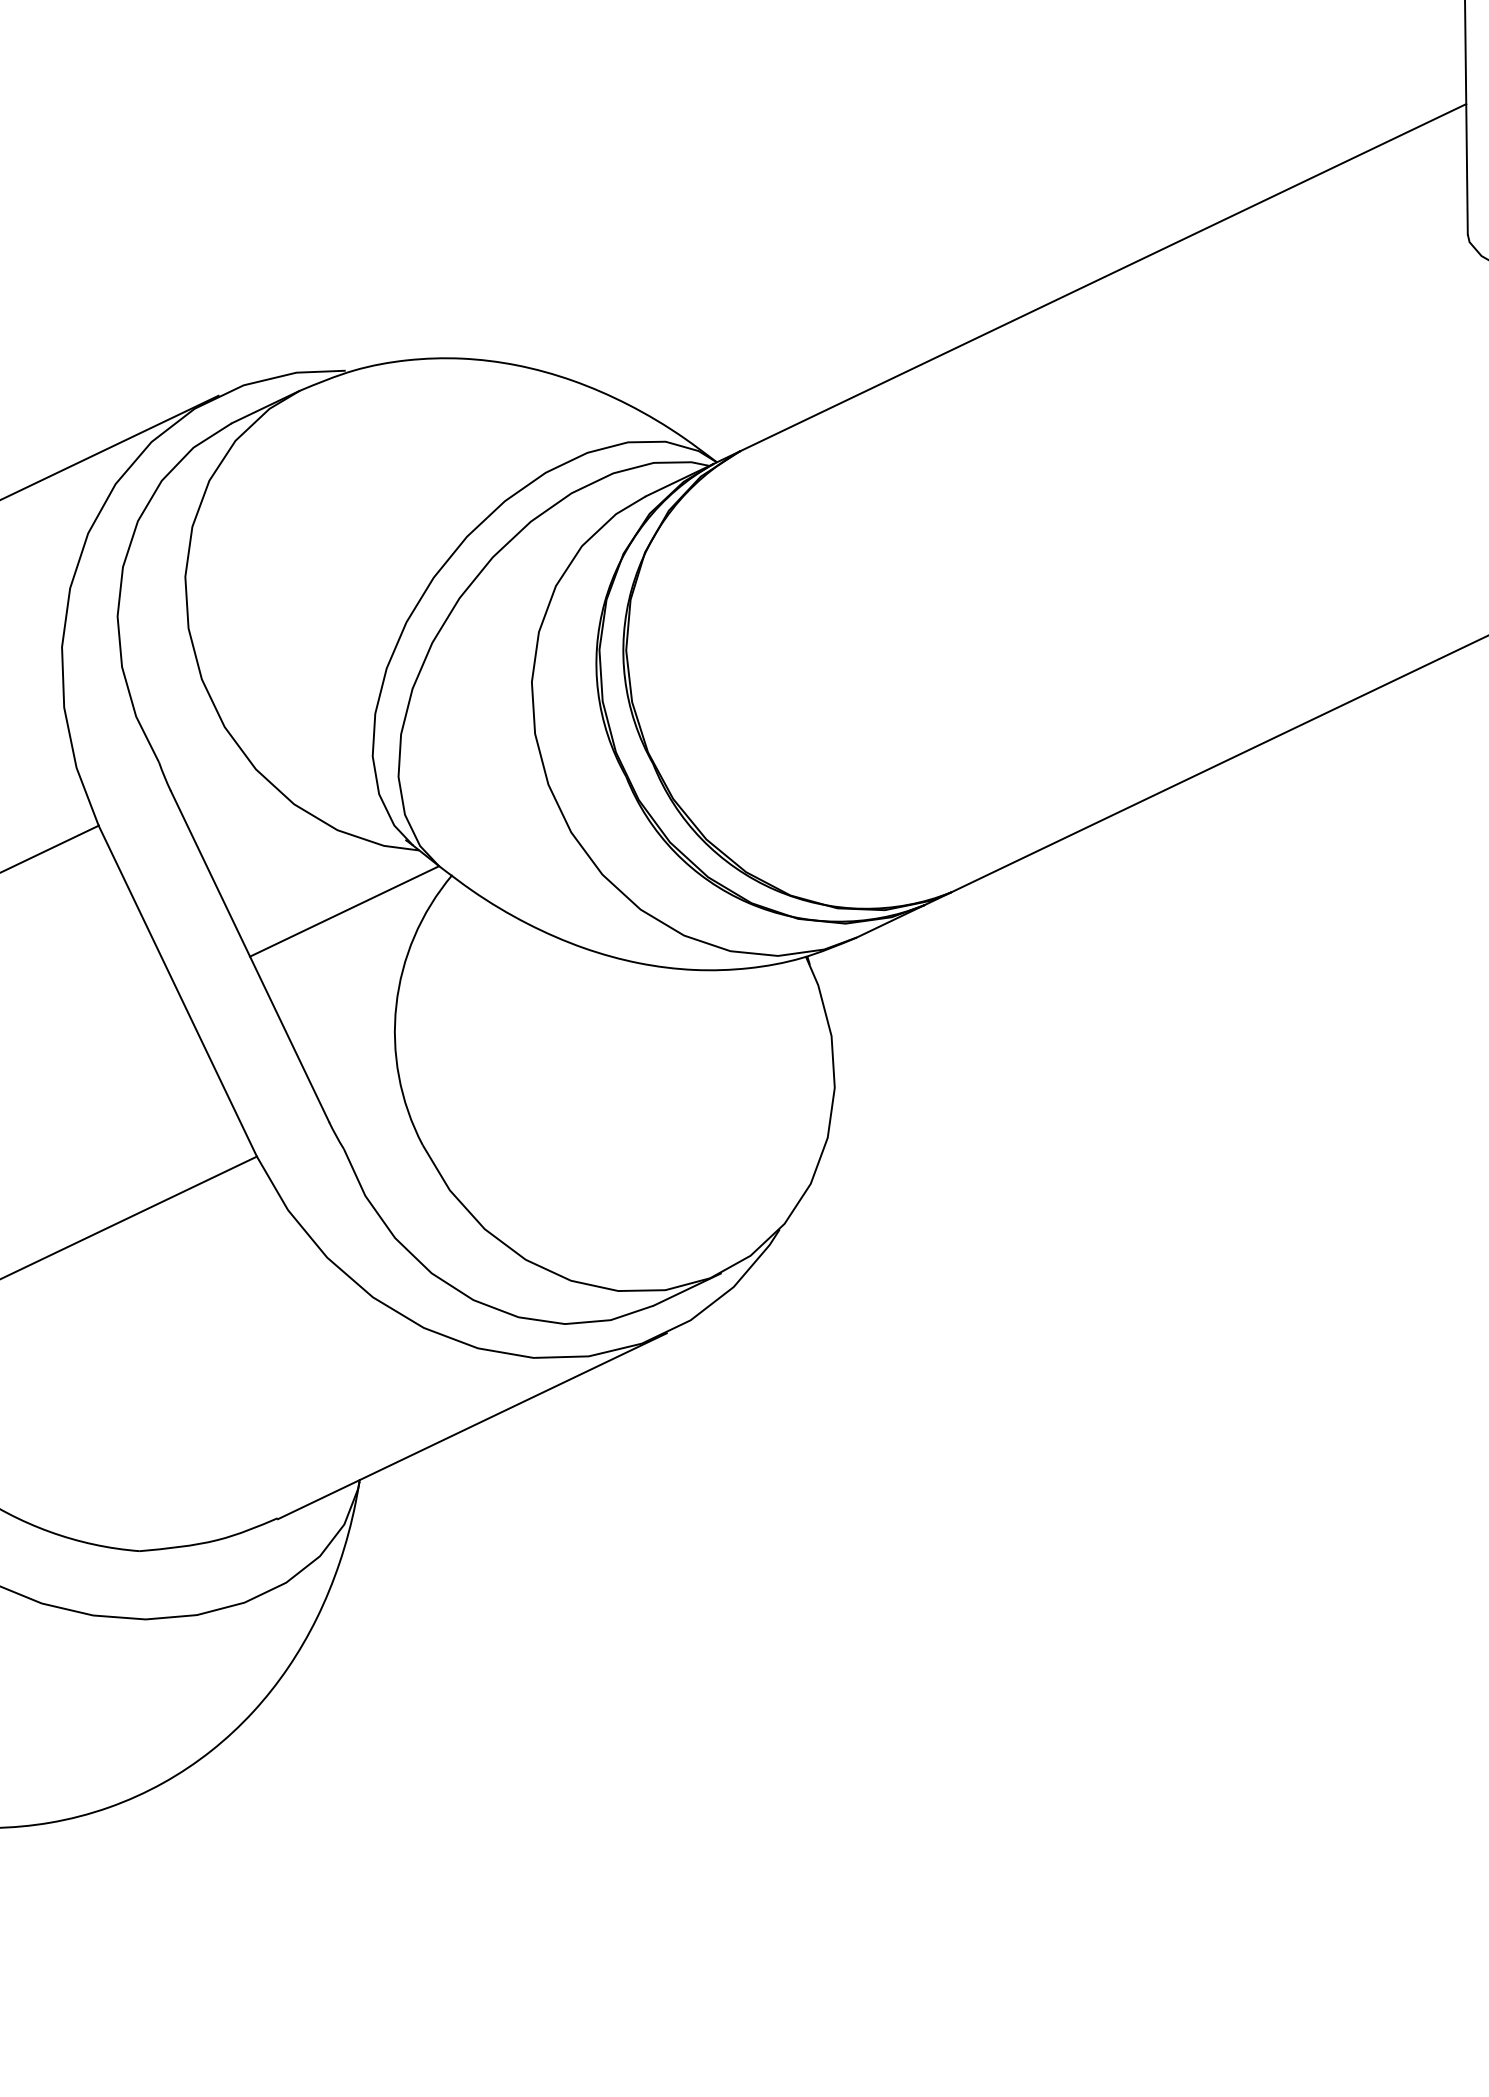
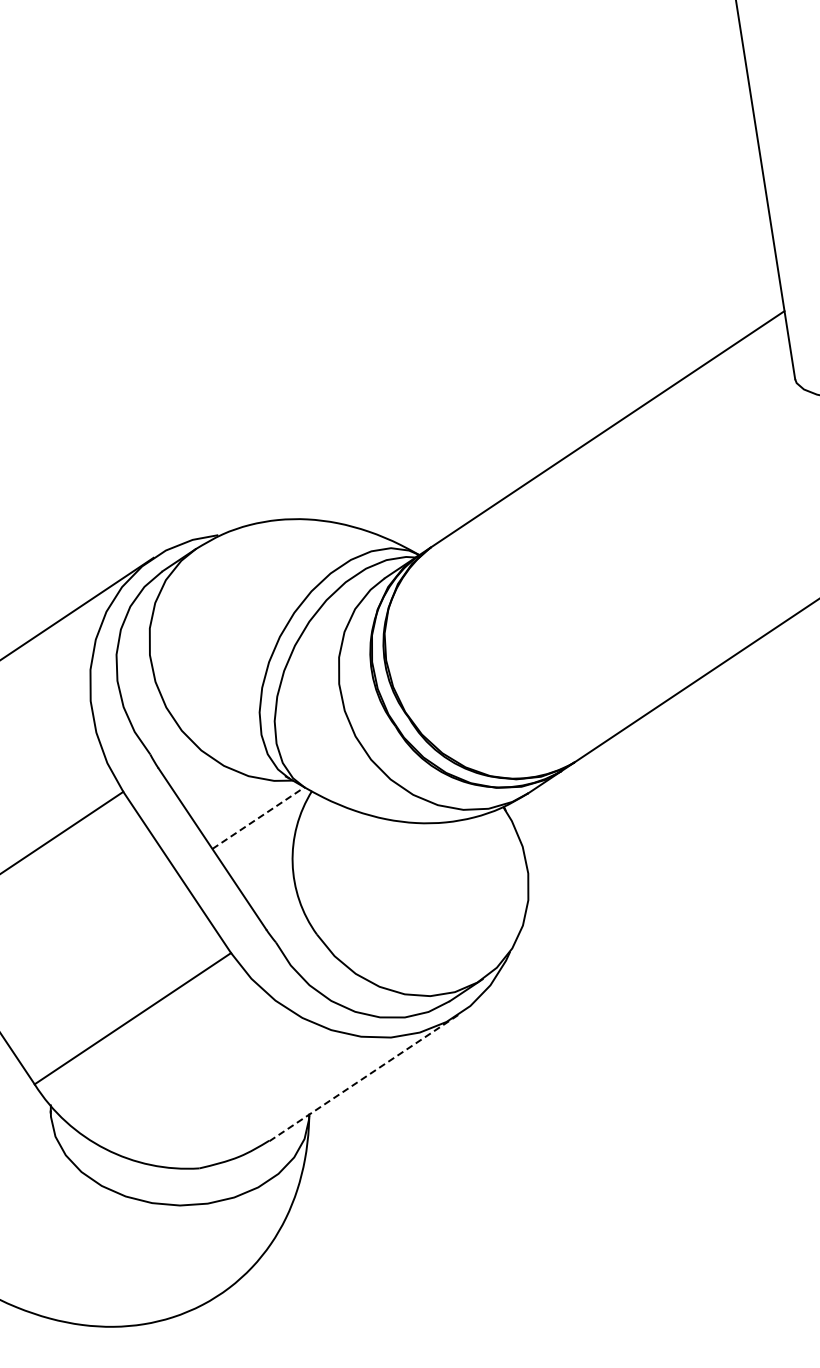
line: (344, 910) -> (258, 817), solid -> dashed
line: (473, 1425) -> (364, 1077), solid -> dashed

